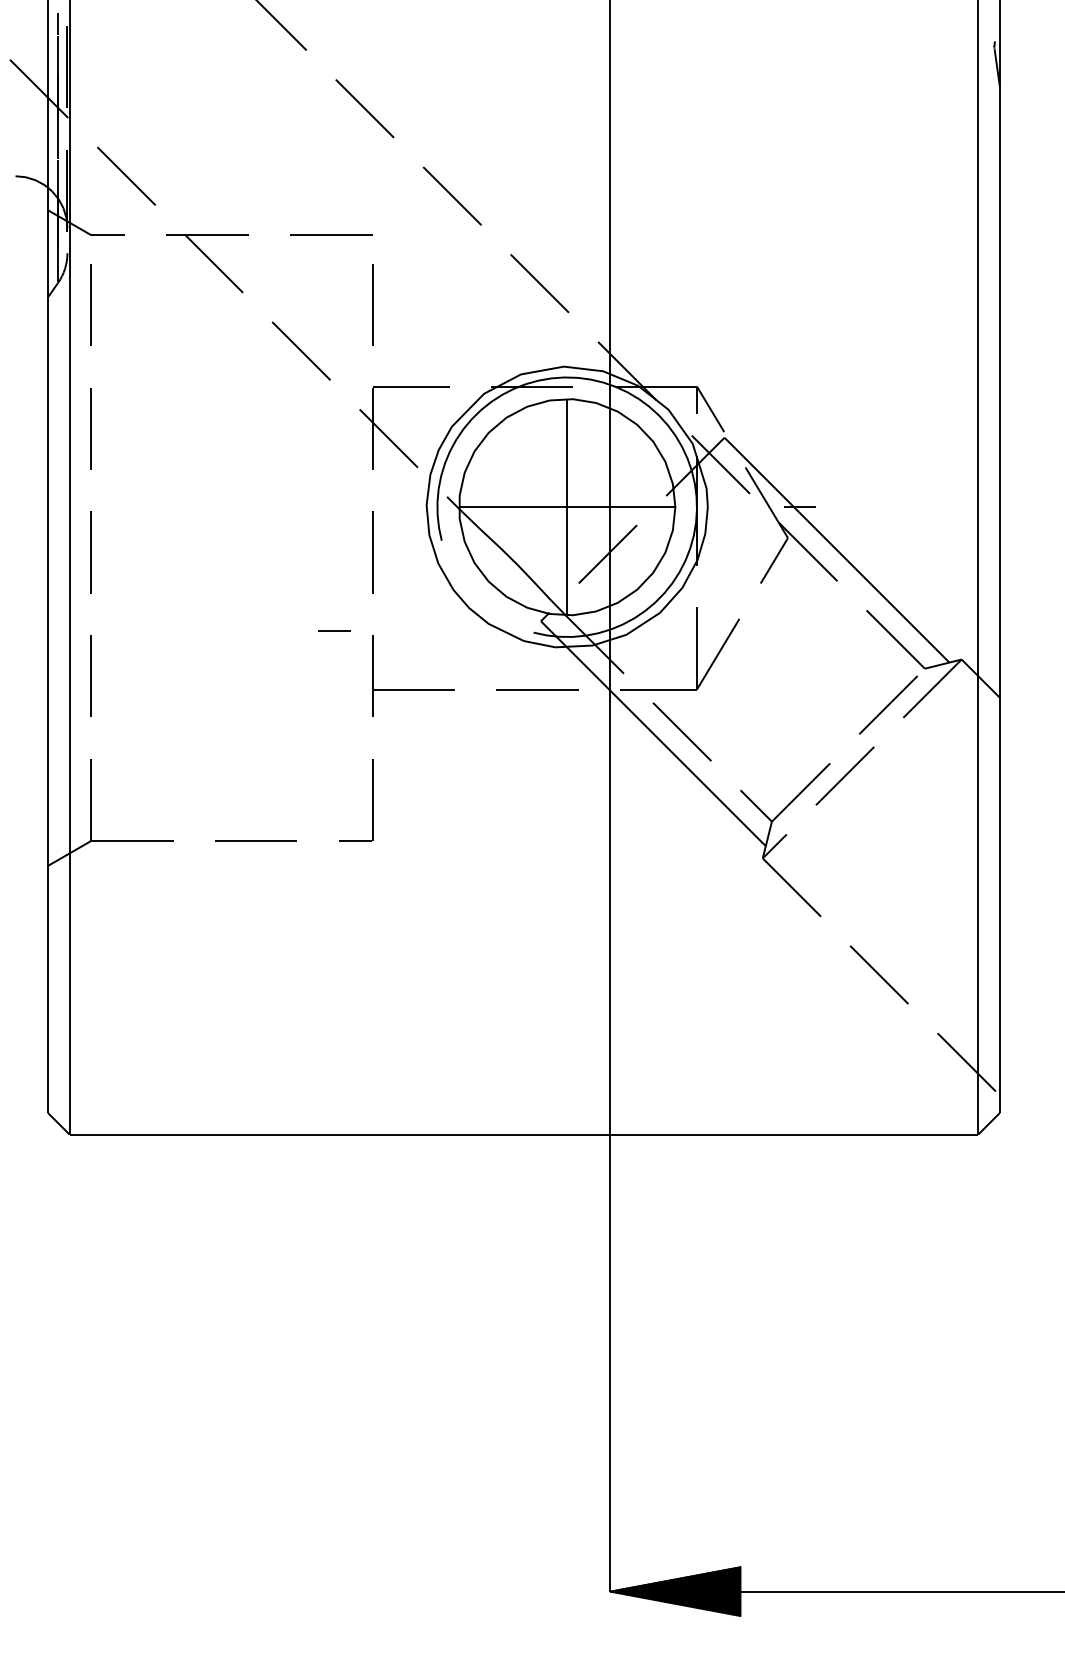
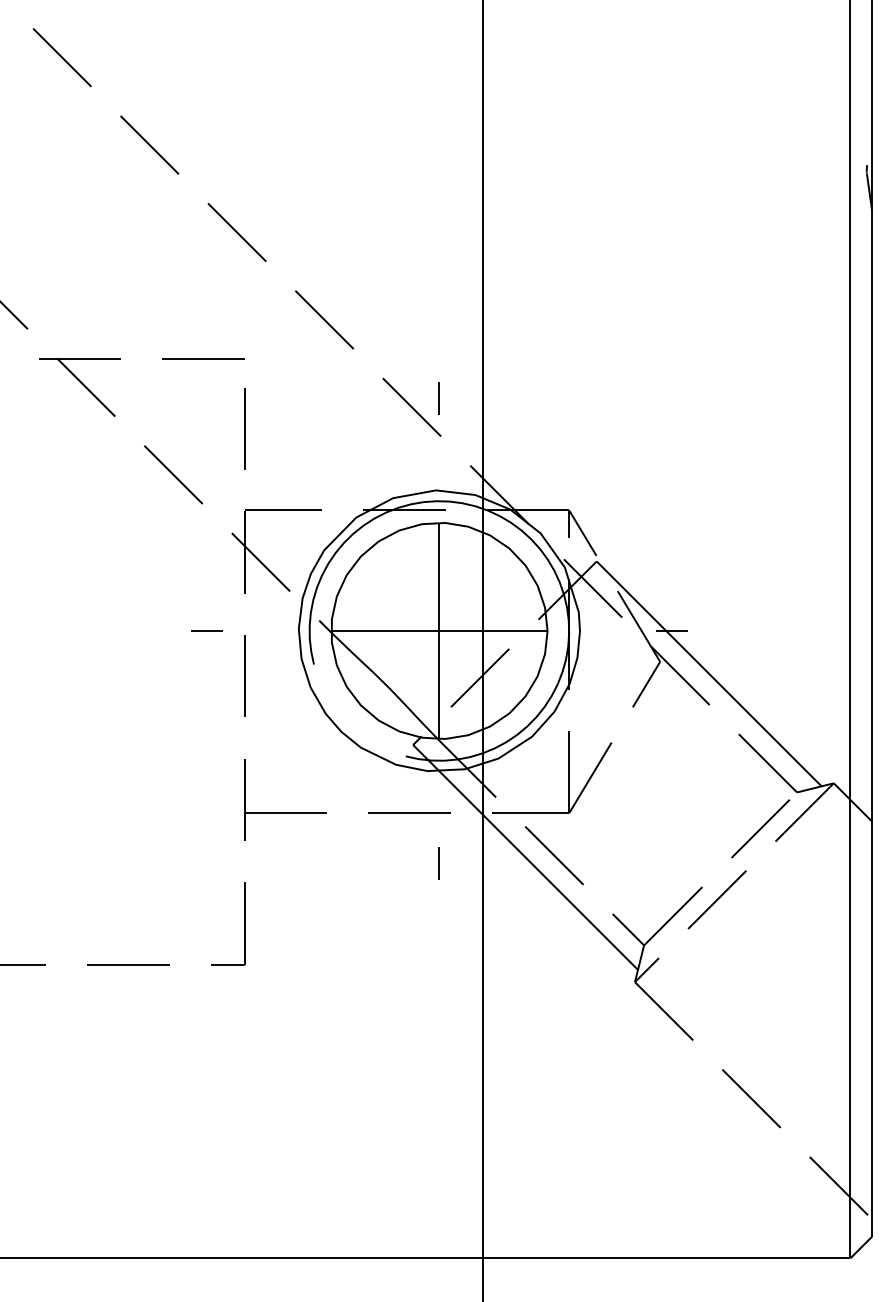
line: (566, 274) -> (438, 398), added
line: (334, 630) -> (206, 630), moved
line: (567, 739) -> (439, 863), added

